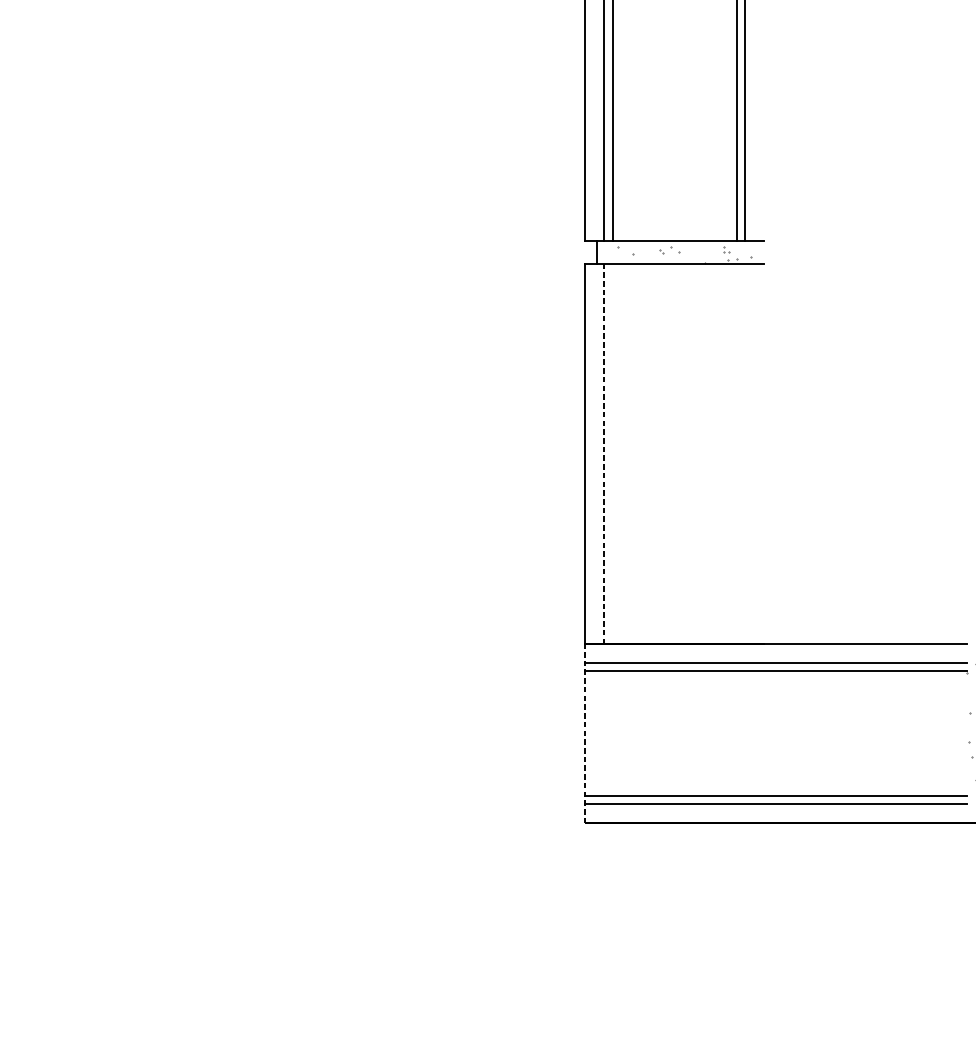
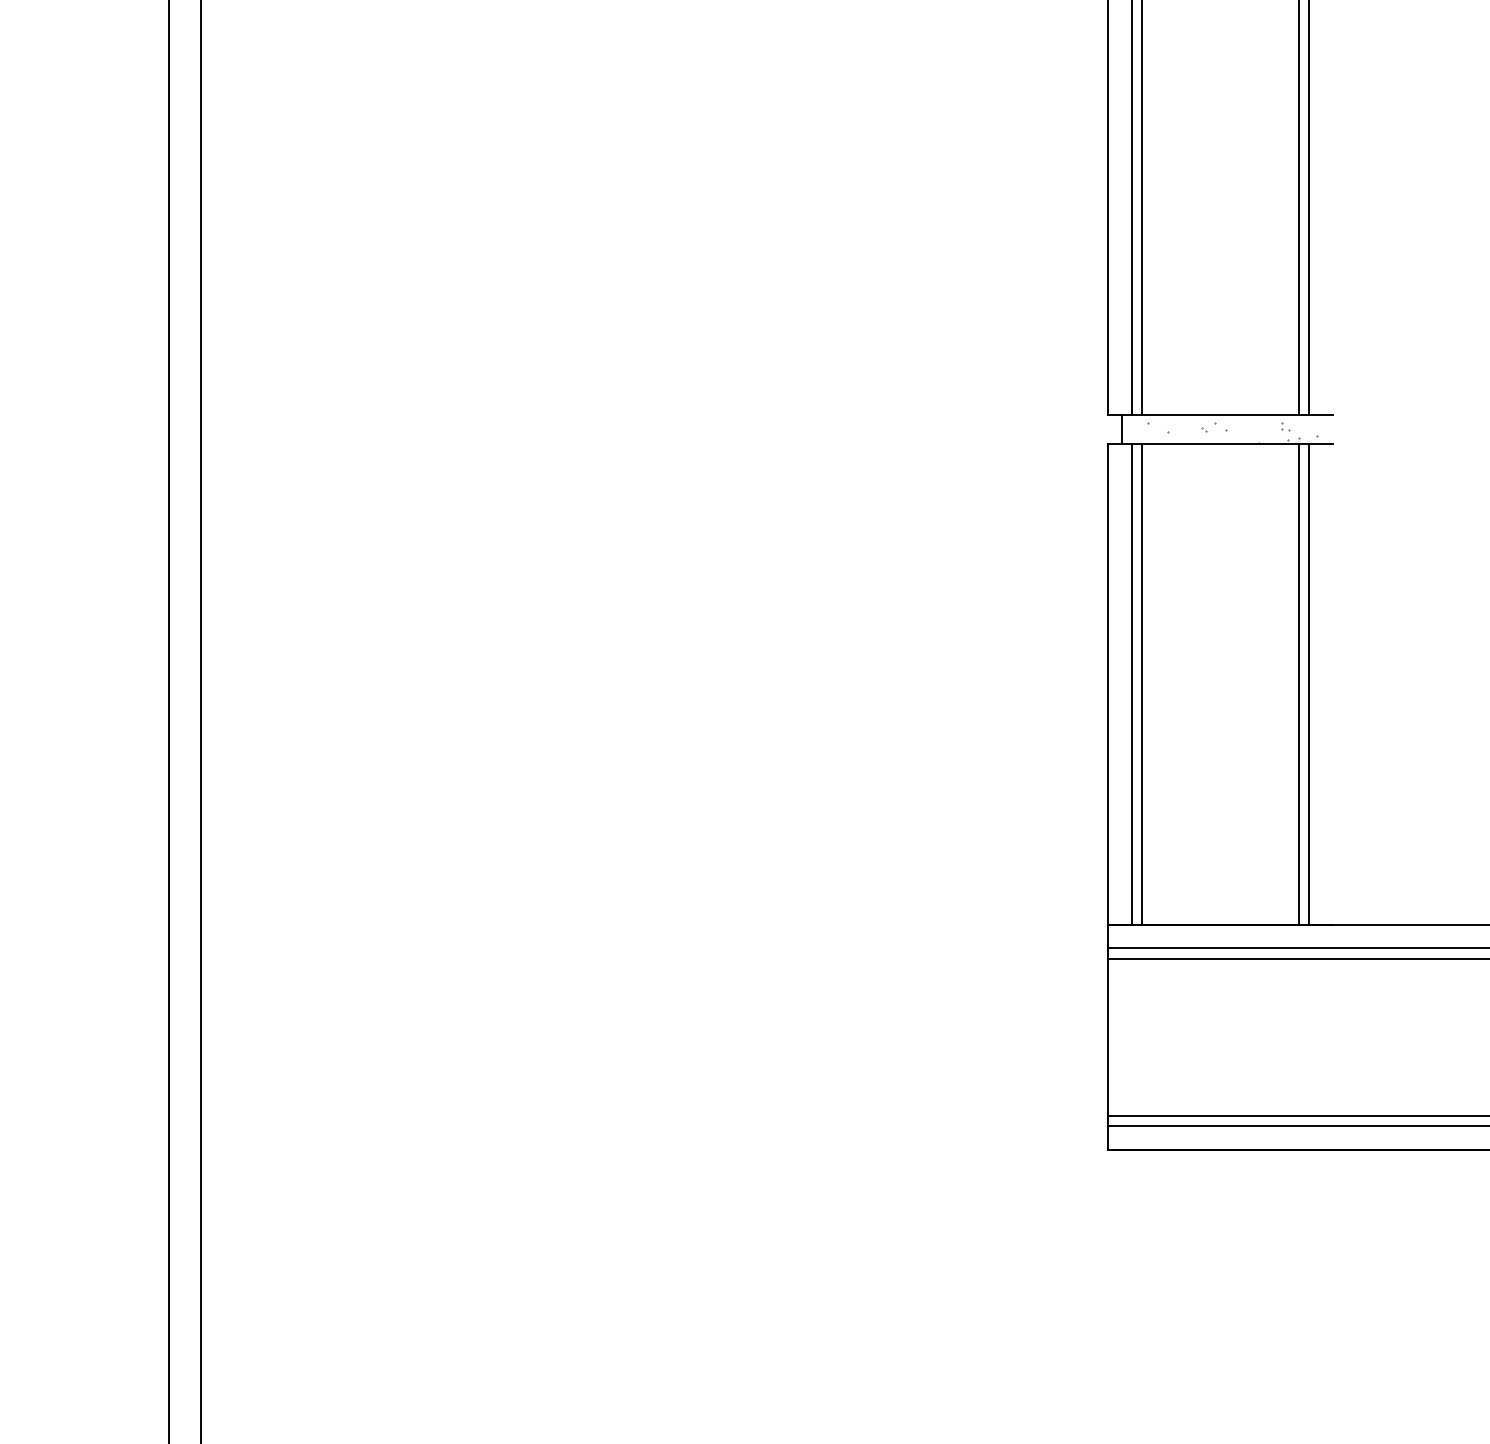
line: (604, 454) -> (1131, 684), dashed -> solid
line: (612, 454) -> (1141, 684), added
line: (737, 454) -> (1299, 684), added
line: (745, 454) -> (1309, 684), added
line: (585, 733) -> (1107, 1037), dashed -> solid

